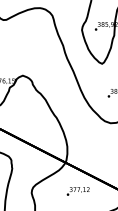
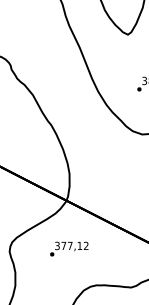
text: (77, 191) -> (68, 249), moved

